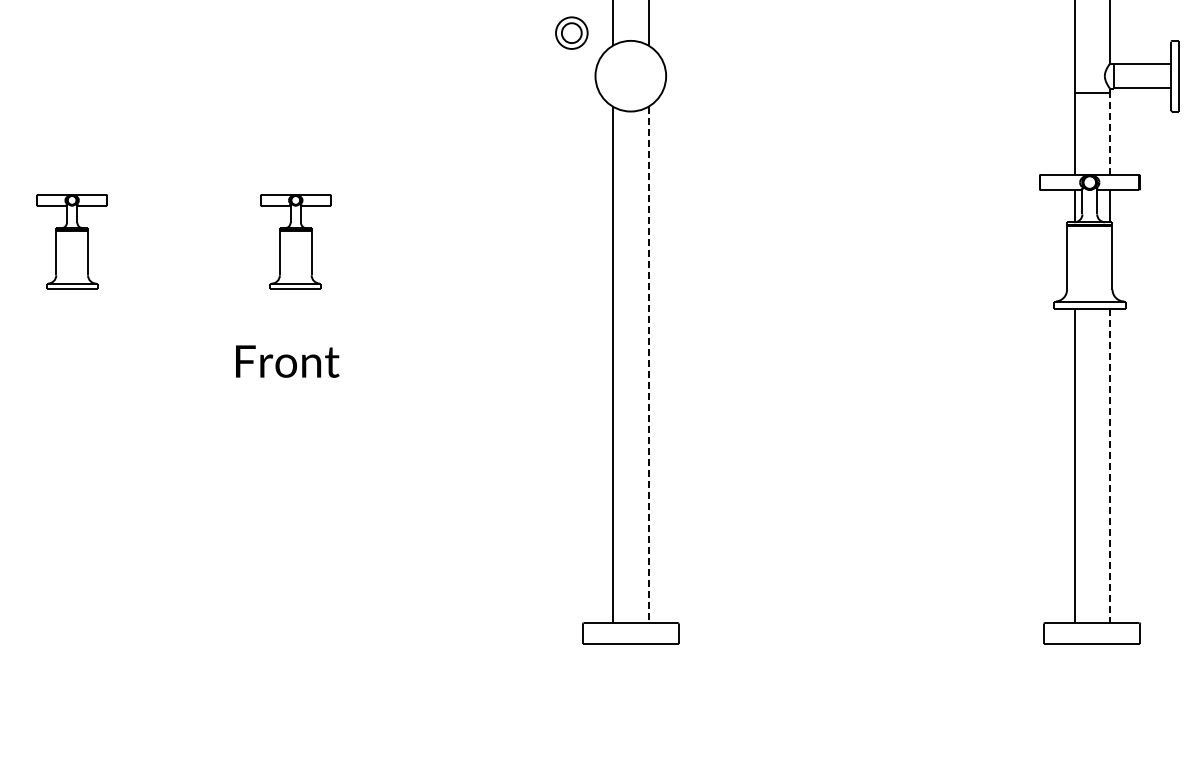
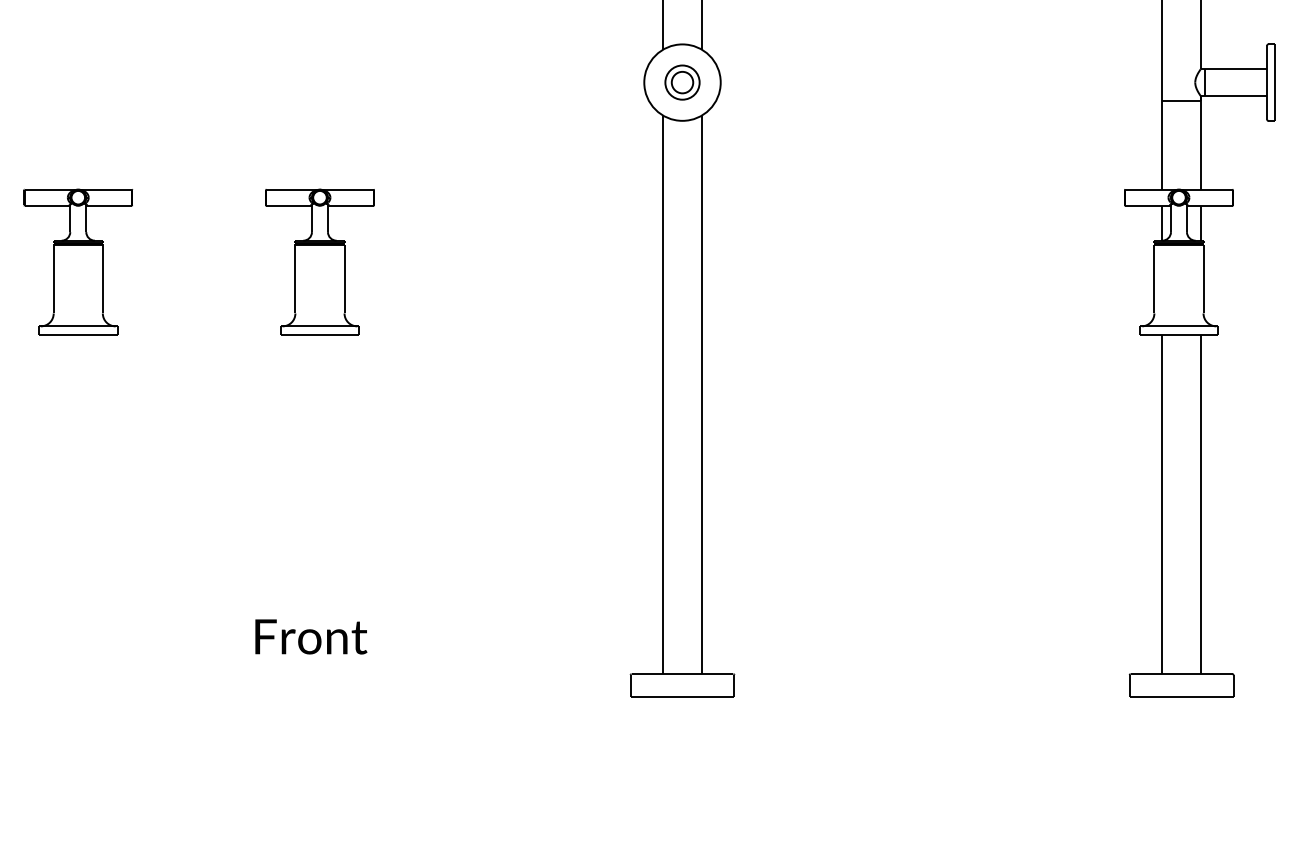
part: (571, 32) -> (682, 81), moved
line: (1109, 131) -> (1200, 142), dashed -> solid
part: (71, 241) -> (77, 261), size x1.43
part: (295, 241) -> (319, 261), size x1.43
text: (287, 361) -> (311, 636), moved
line: (648, 365) -> (701, 395), dashed -> solid
line: (1109, 466) -> (1200, 504), dashed -> solid

